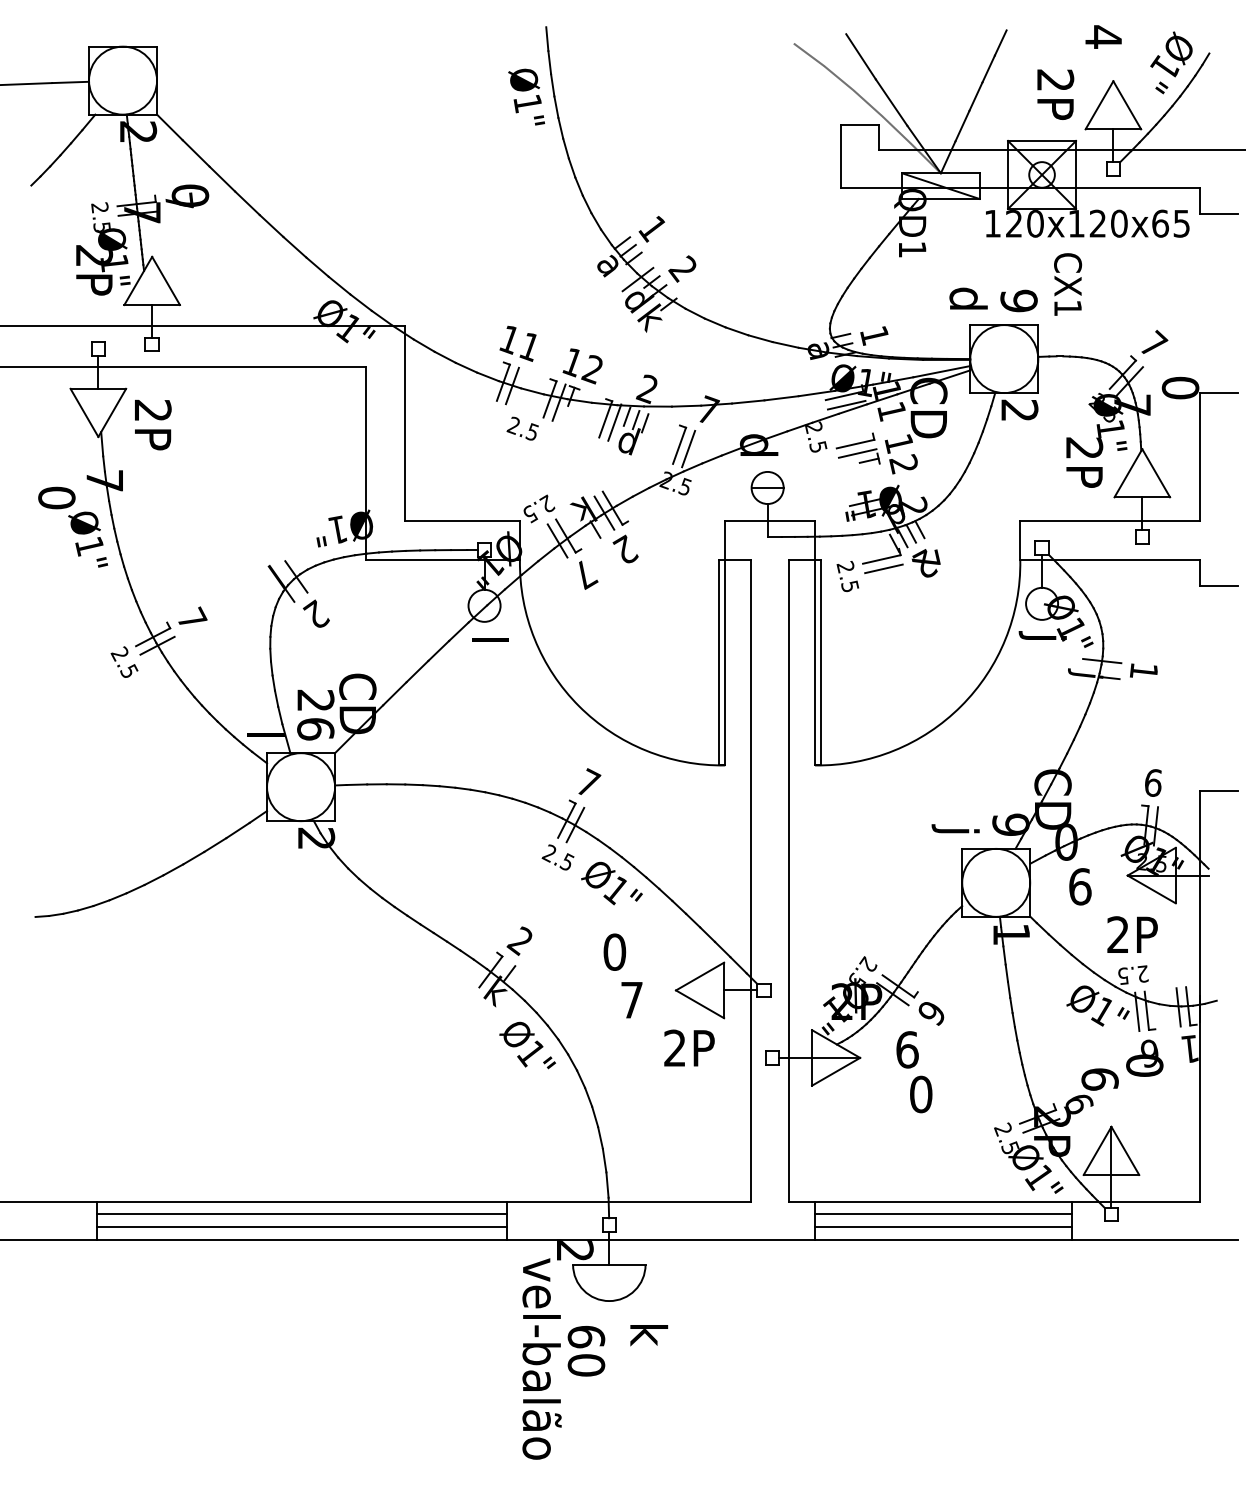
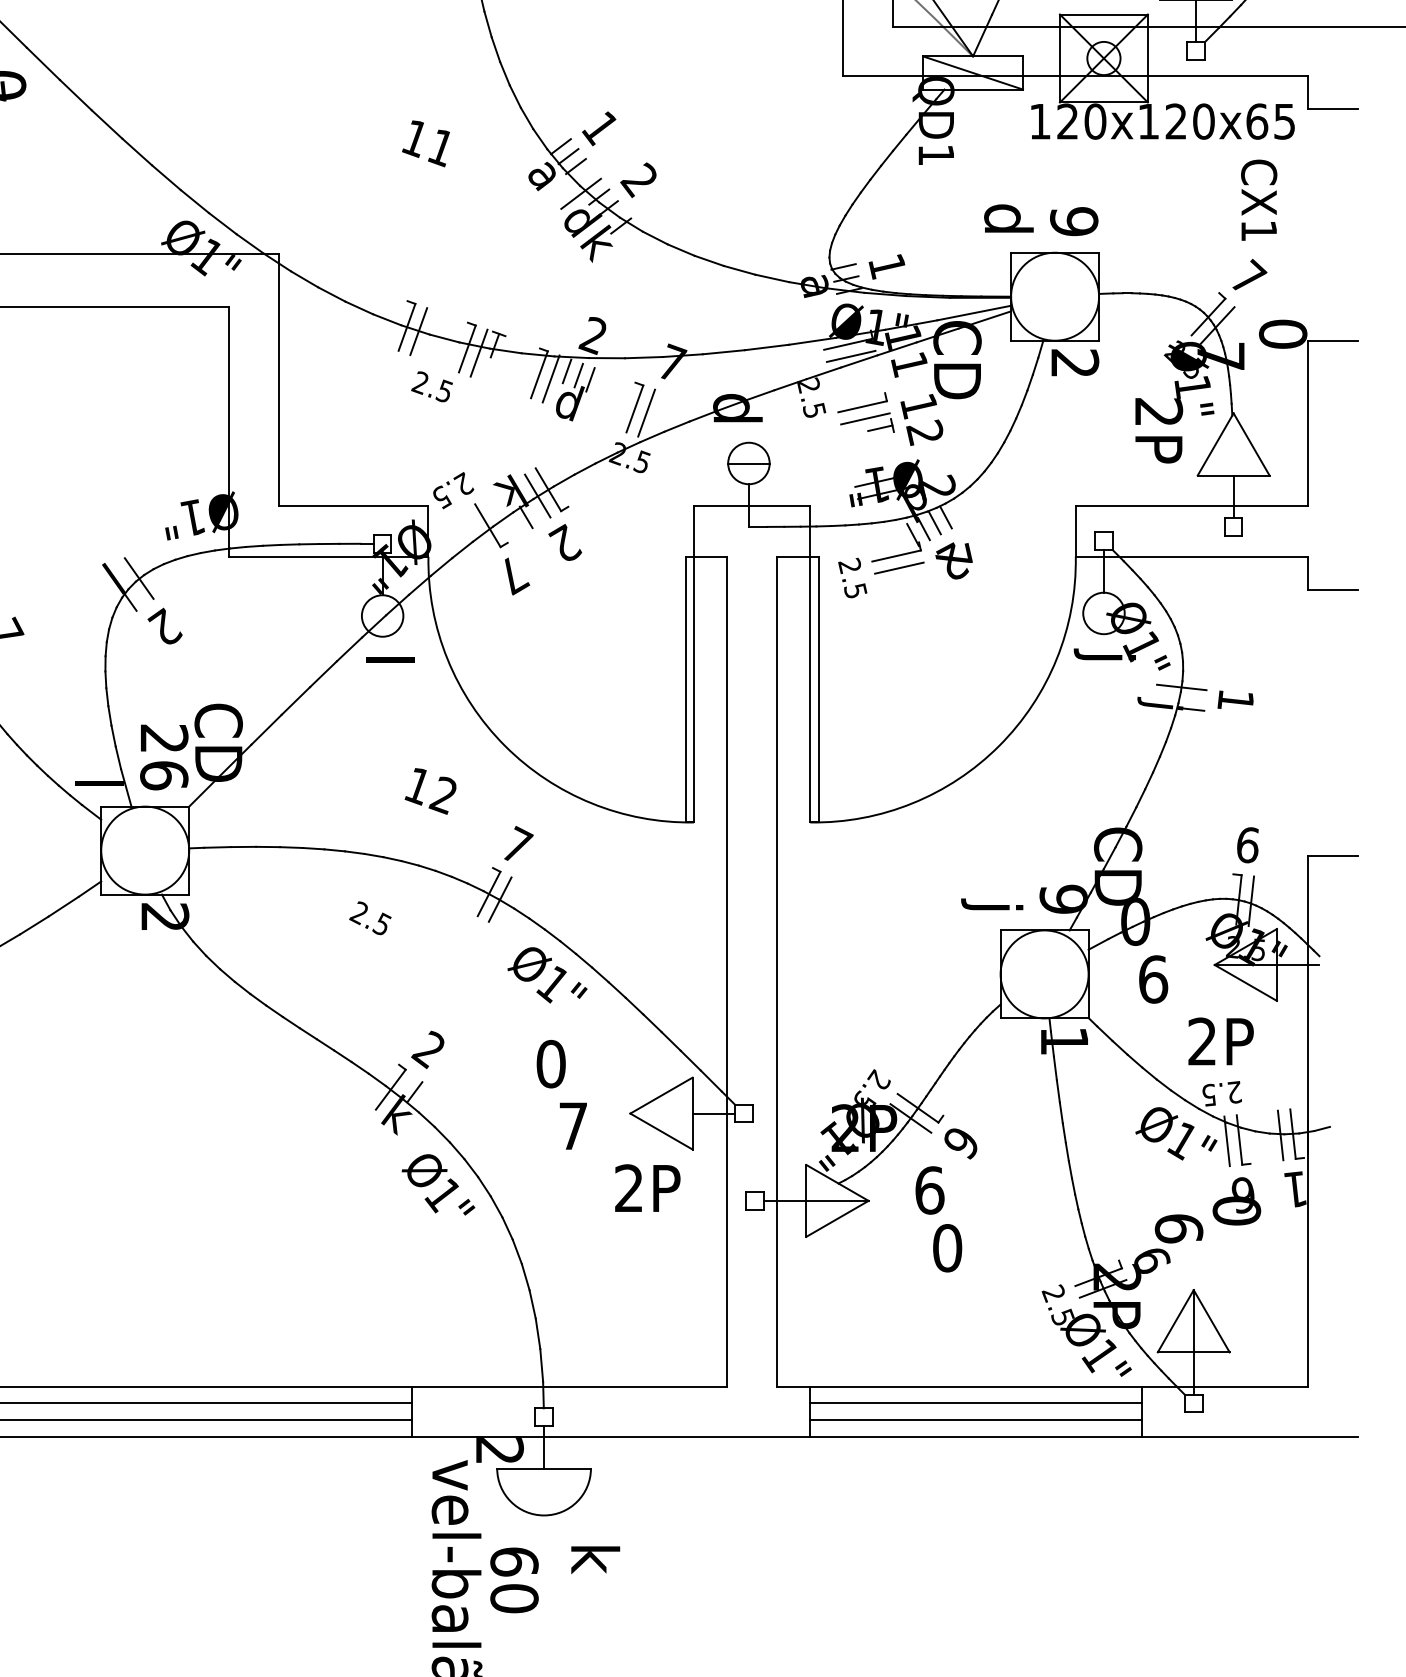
text: (1068, 284) -> (1259, 200), moved
text: (517, 343) -> (425, 143), moved
text: (582, 366) -> (430, 791), moved
line: (557, 540) -> (477, 531), removed
text: (557, 857) -> (369, 918), moved

